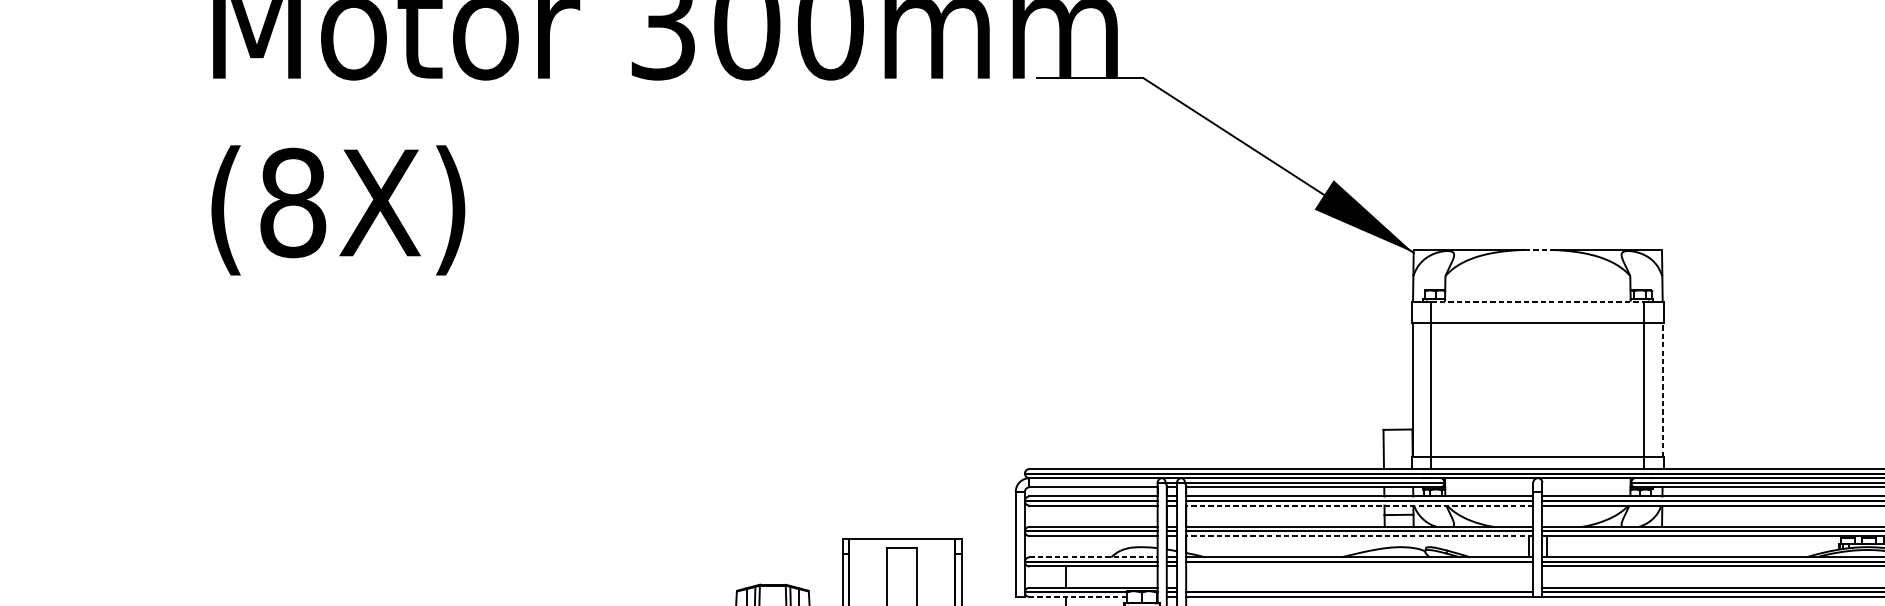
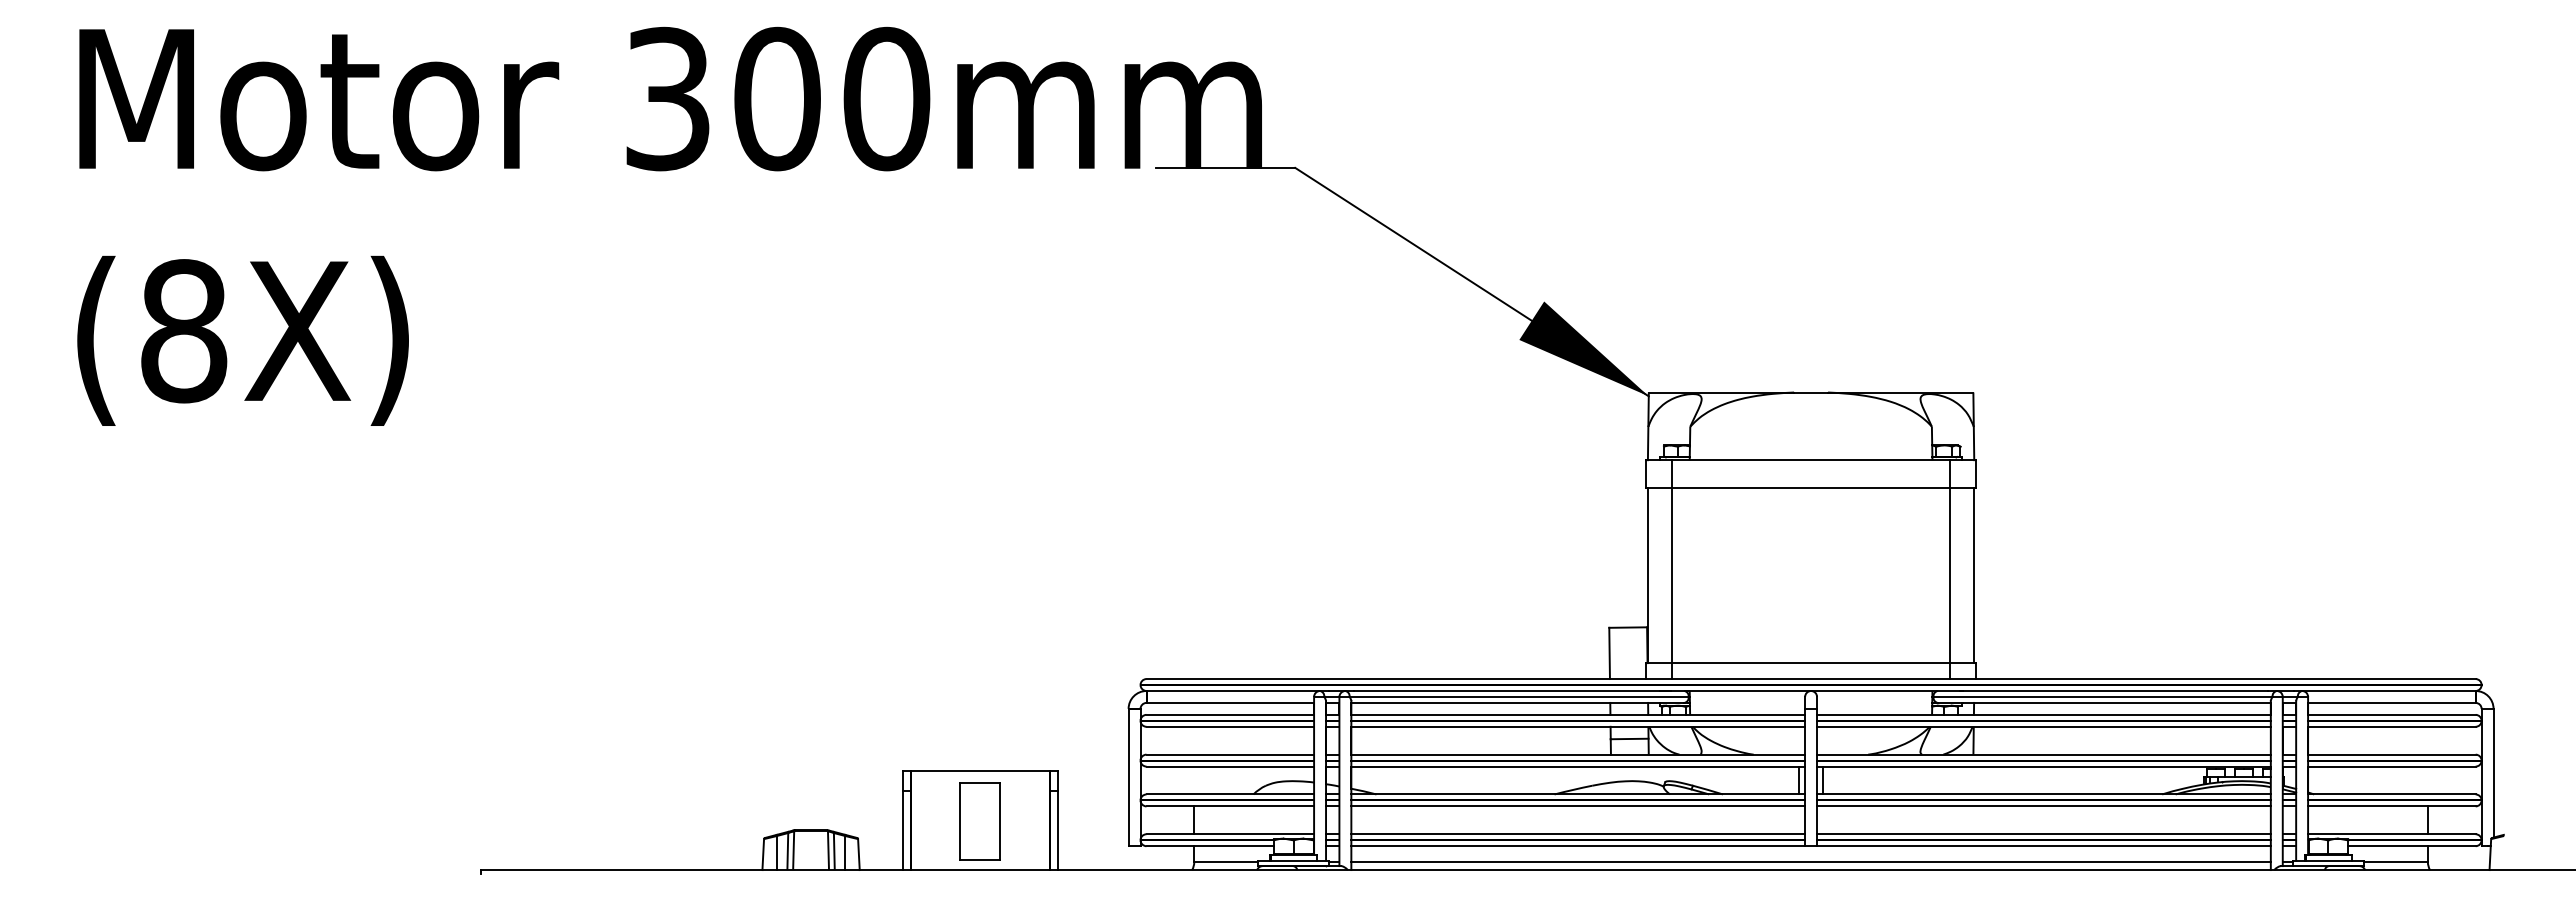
line: (1538, 249) -> (1811, 392), dashed -> solid
line: (1538, 301) -> (1811, 460), dashed -> solid
line: (1662, 389) -> (1974, 575), dashed -> solid
line: (1359, 505) -> (1578, 726), dashed -> solid
line: (1359, 535) -> (1578, 766), dashed -> solid
line: (1093, 557) -> (1230, 794), dashed -> solid
line: (1359, 566) -> (1578, 806), added
line: (1359, 587) -> (1578, 834), added
line: (1078, 597) -> (1210, 846), dashed -> solid

